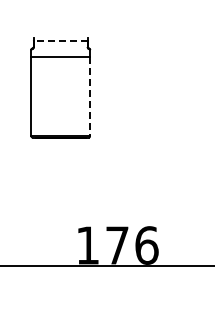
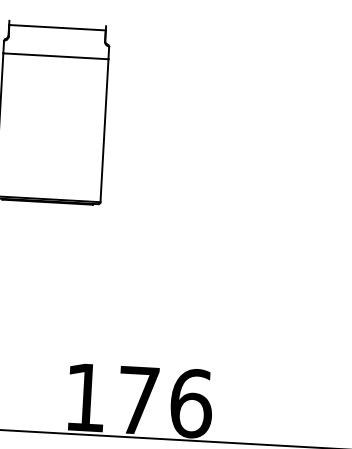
line: (60, 40) -> (57, 27), dashed -> solid
line: (90, 96) -> (105, 130), dashed -> solid

